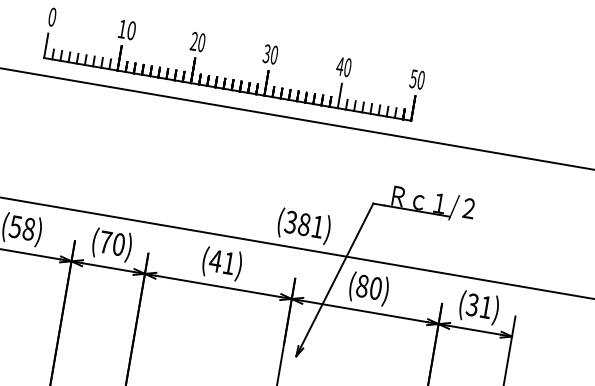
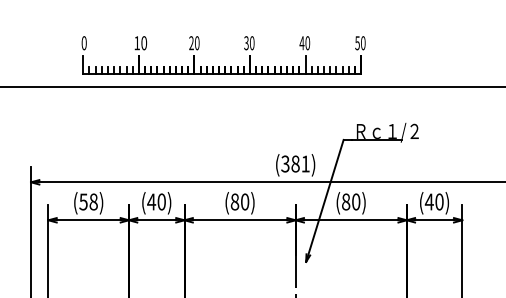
text: (105, 241) -> (151, 201), (70) -> (40)
text: (221, 261) -> (239, 201), (41) -> (80)
text: (478, 305) -> (433, 201), (31) -> (40)

